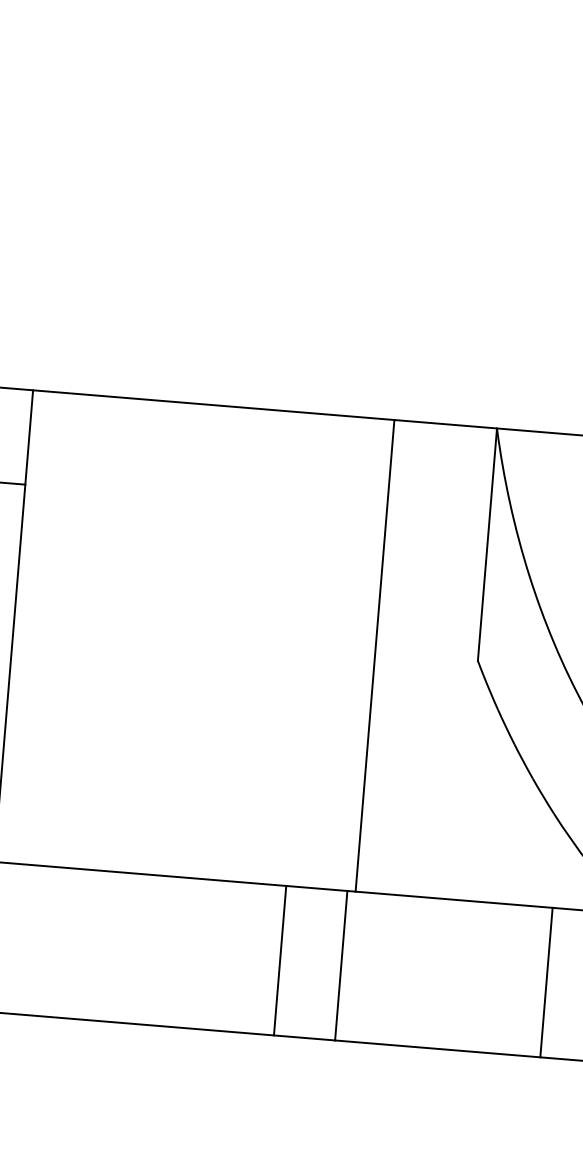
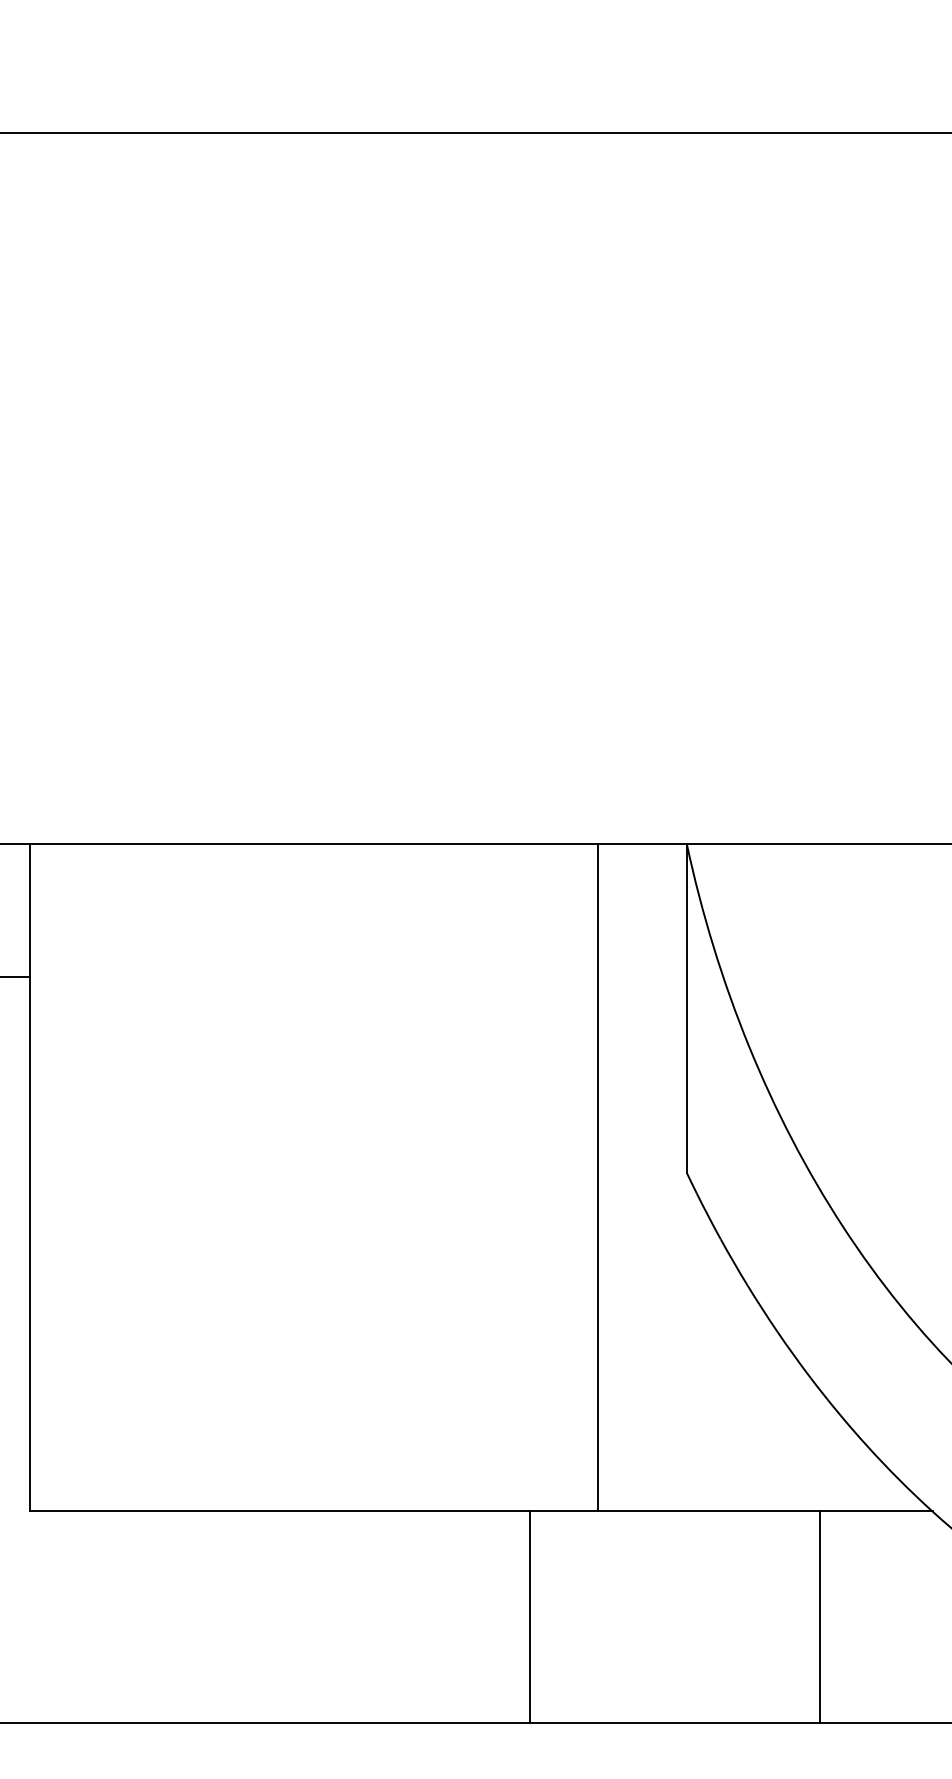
line: (374, 655) -> (597, 1177), moved
line: (280, 960) -> (443, 1617), removed

